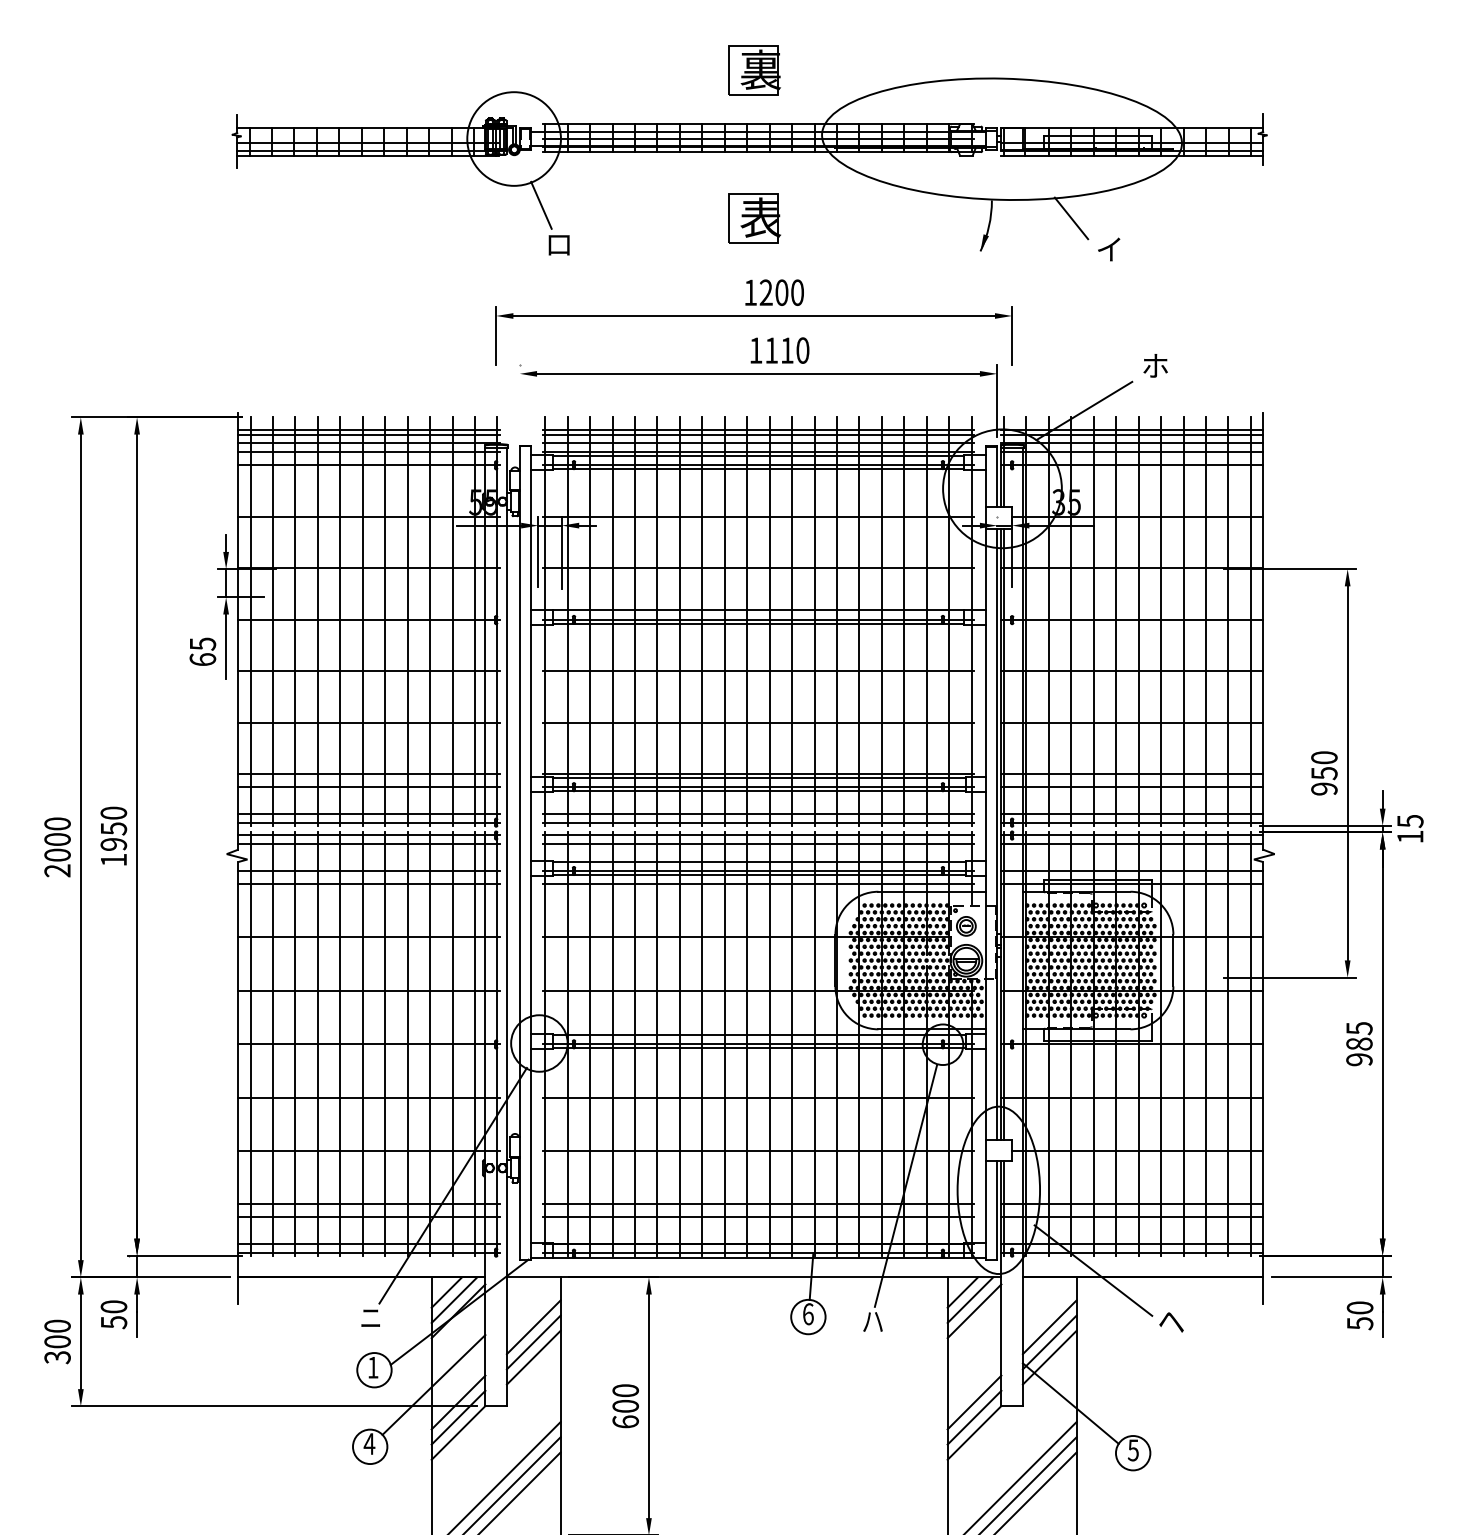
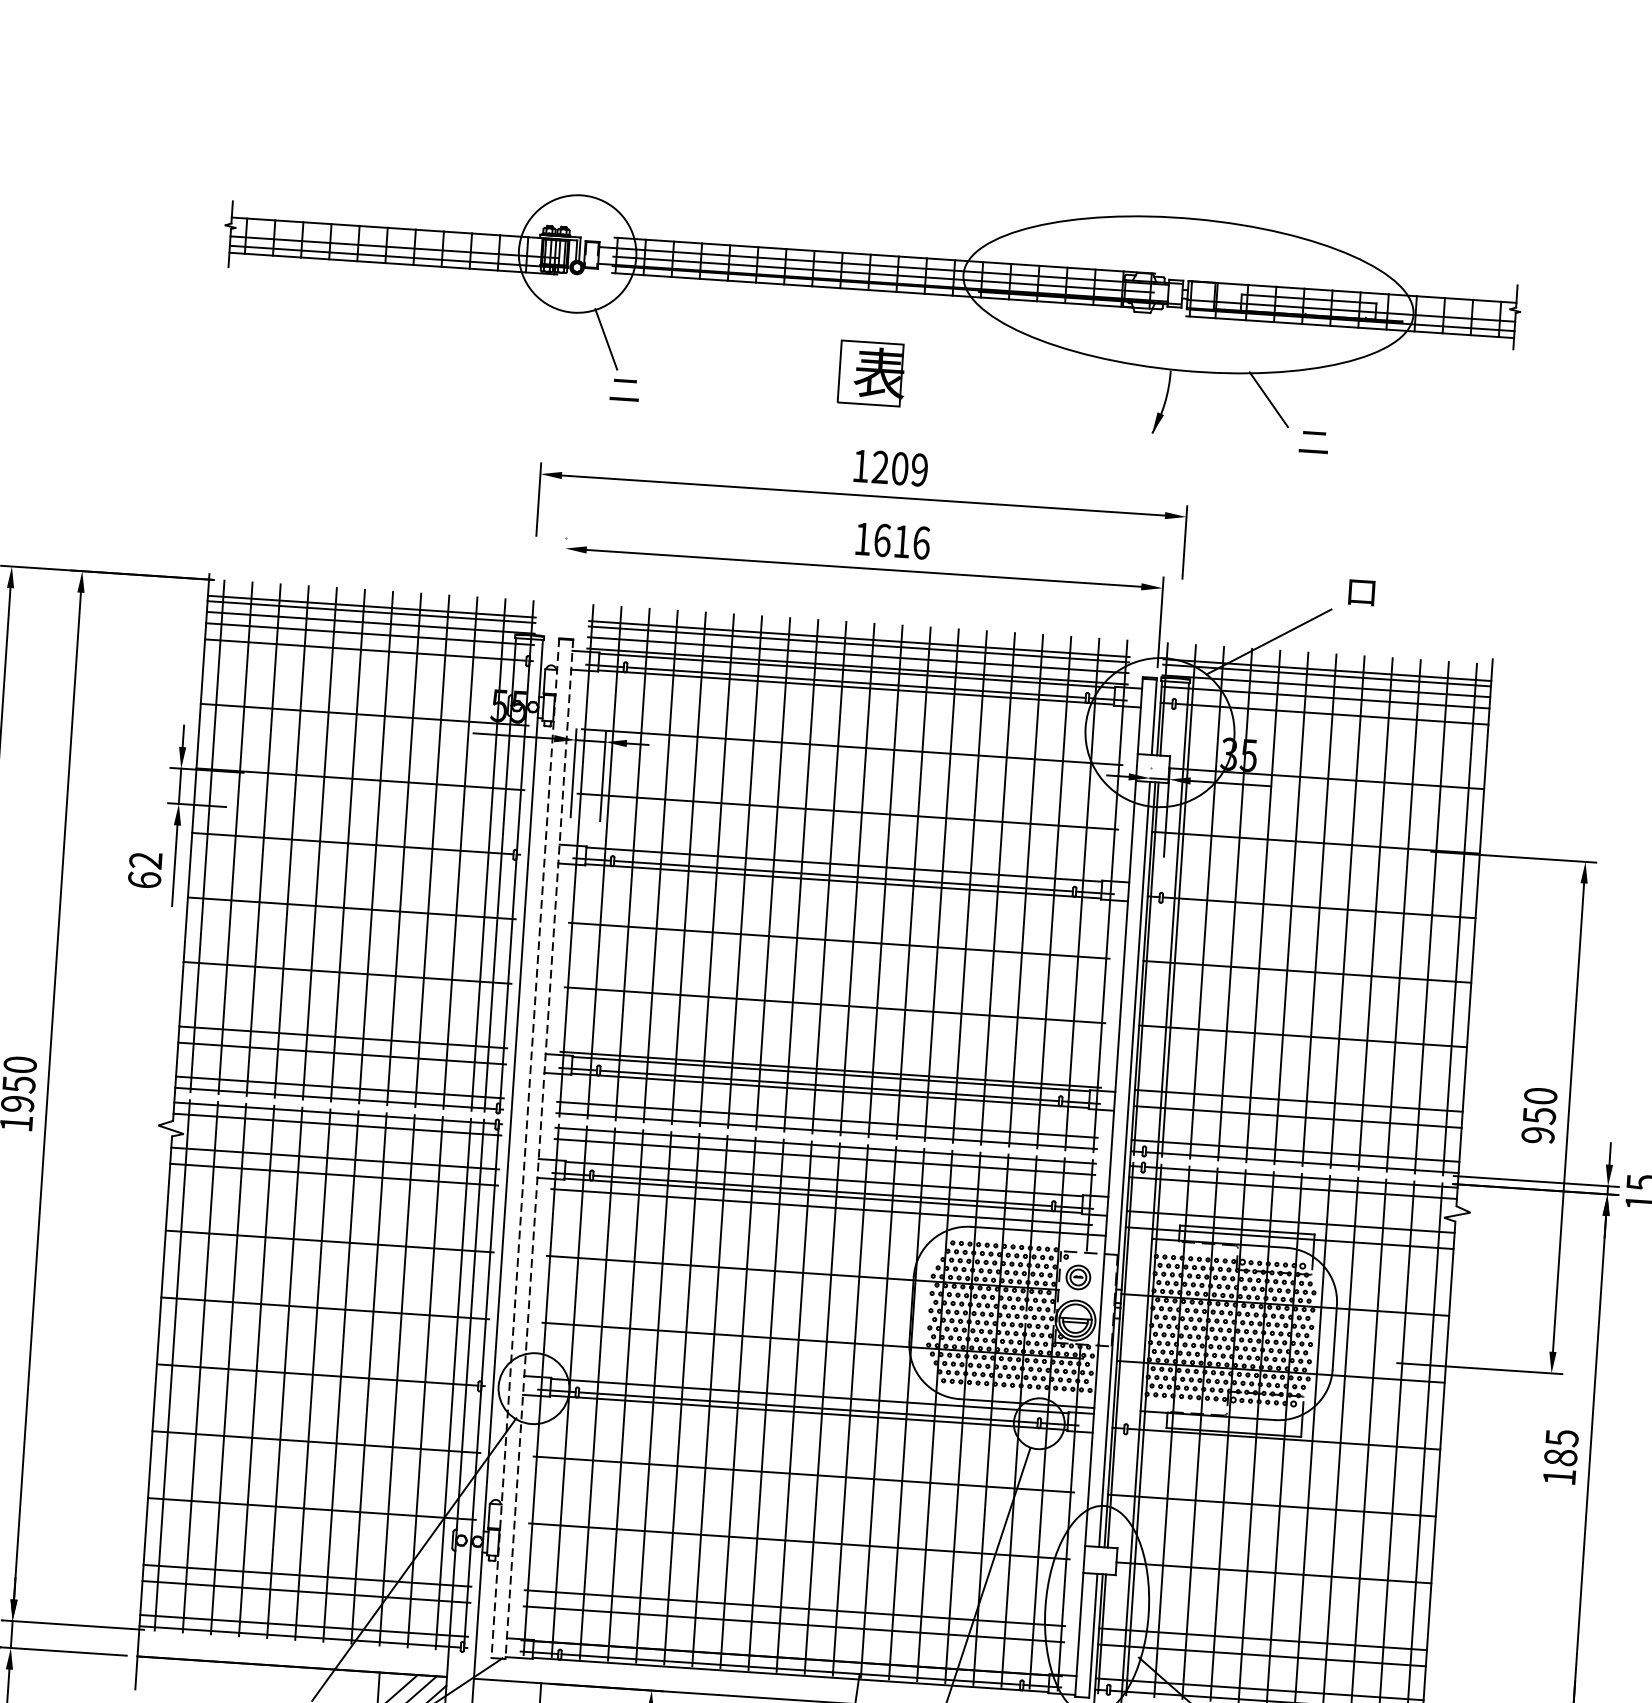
part: (754, 70) -> (884, 188), removed
text: (558, 245) -> (624, 391), ロ -> ニ
text: (1109, 249) -> (1313, 441), イ -> ニ
text: (797, 292) -> (919, 469), 1200 -> 1209
text: (787, 350) -> (902, 541), 1110 -> 1616
text: (1155, 365) -> (1361, 590), ホ -> ロ
text: (202, 643) -> (145, 859), 65 -> 62
line: (519, 853) -> (524, 1149), solid -> dashed
line: (531, 853) -> (539, 1150), solid -> dashed
text: (1359, 1059) -> (1559, 1476), 985 -> 185

